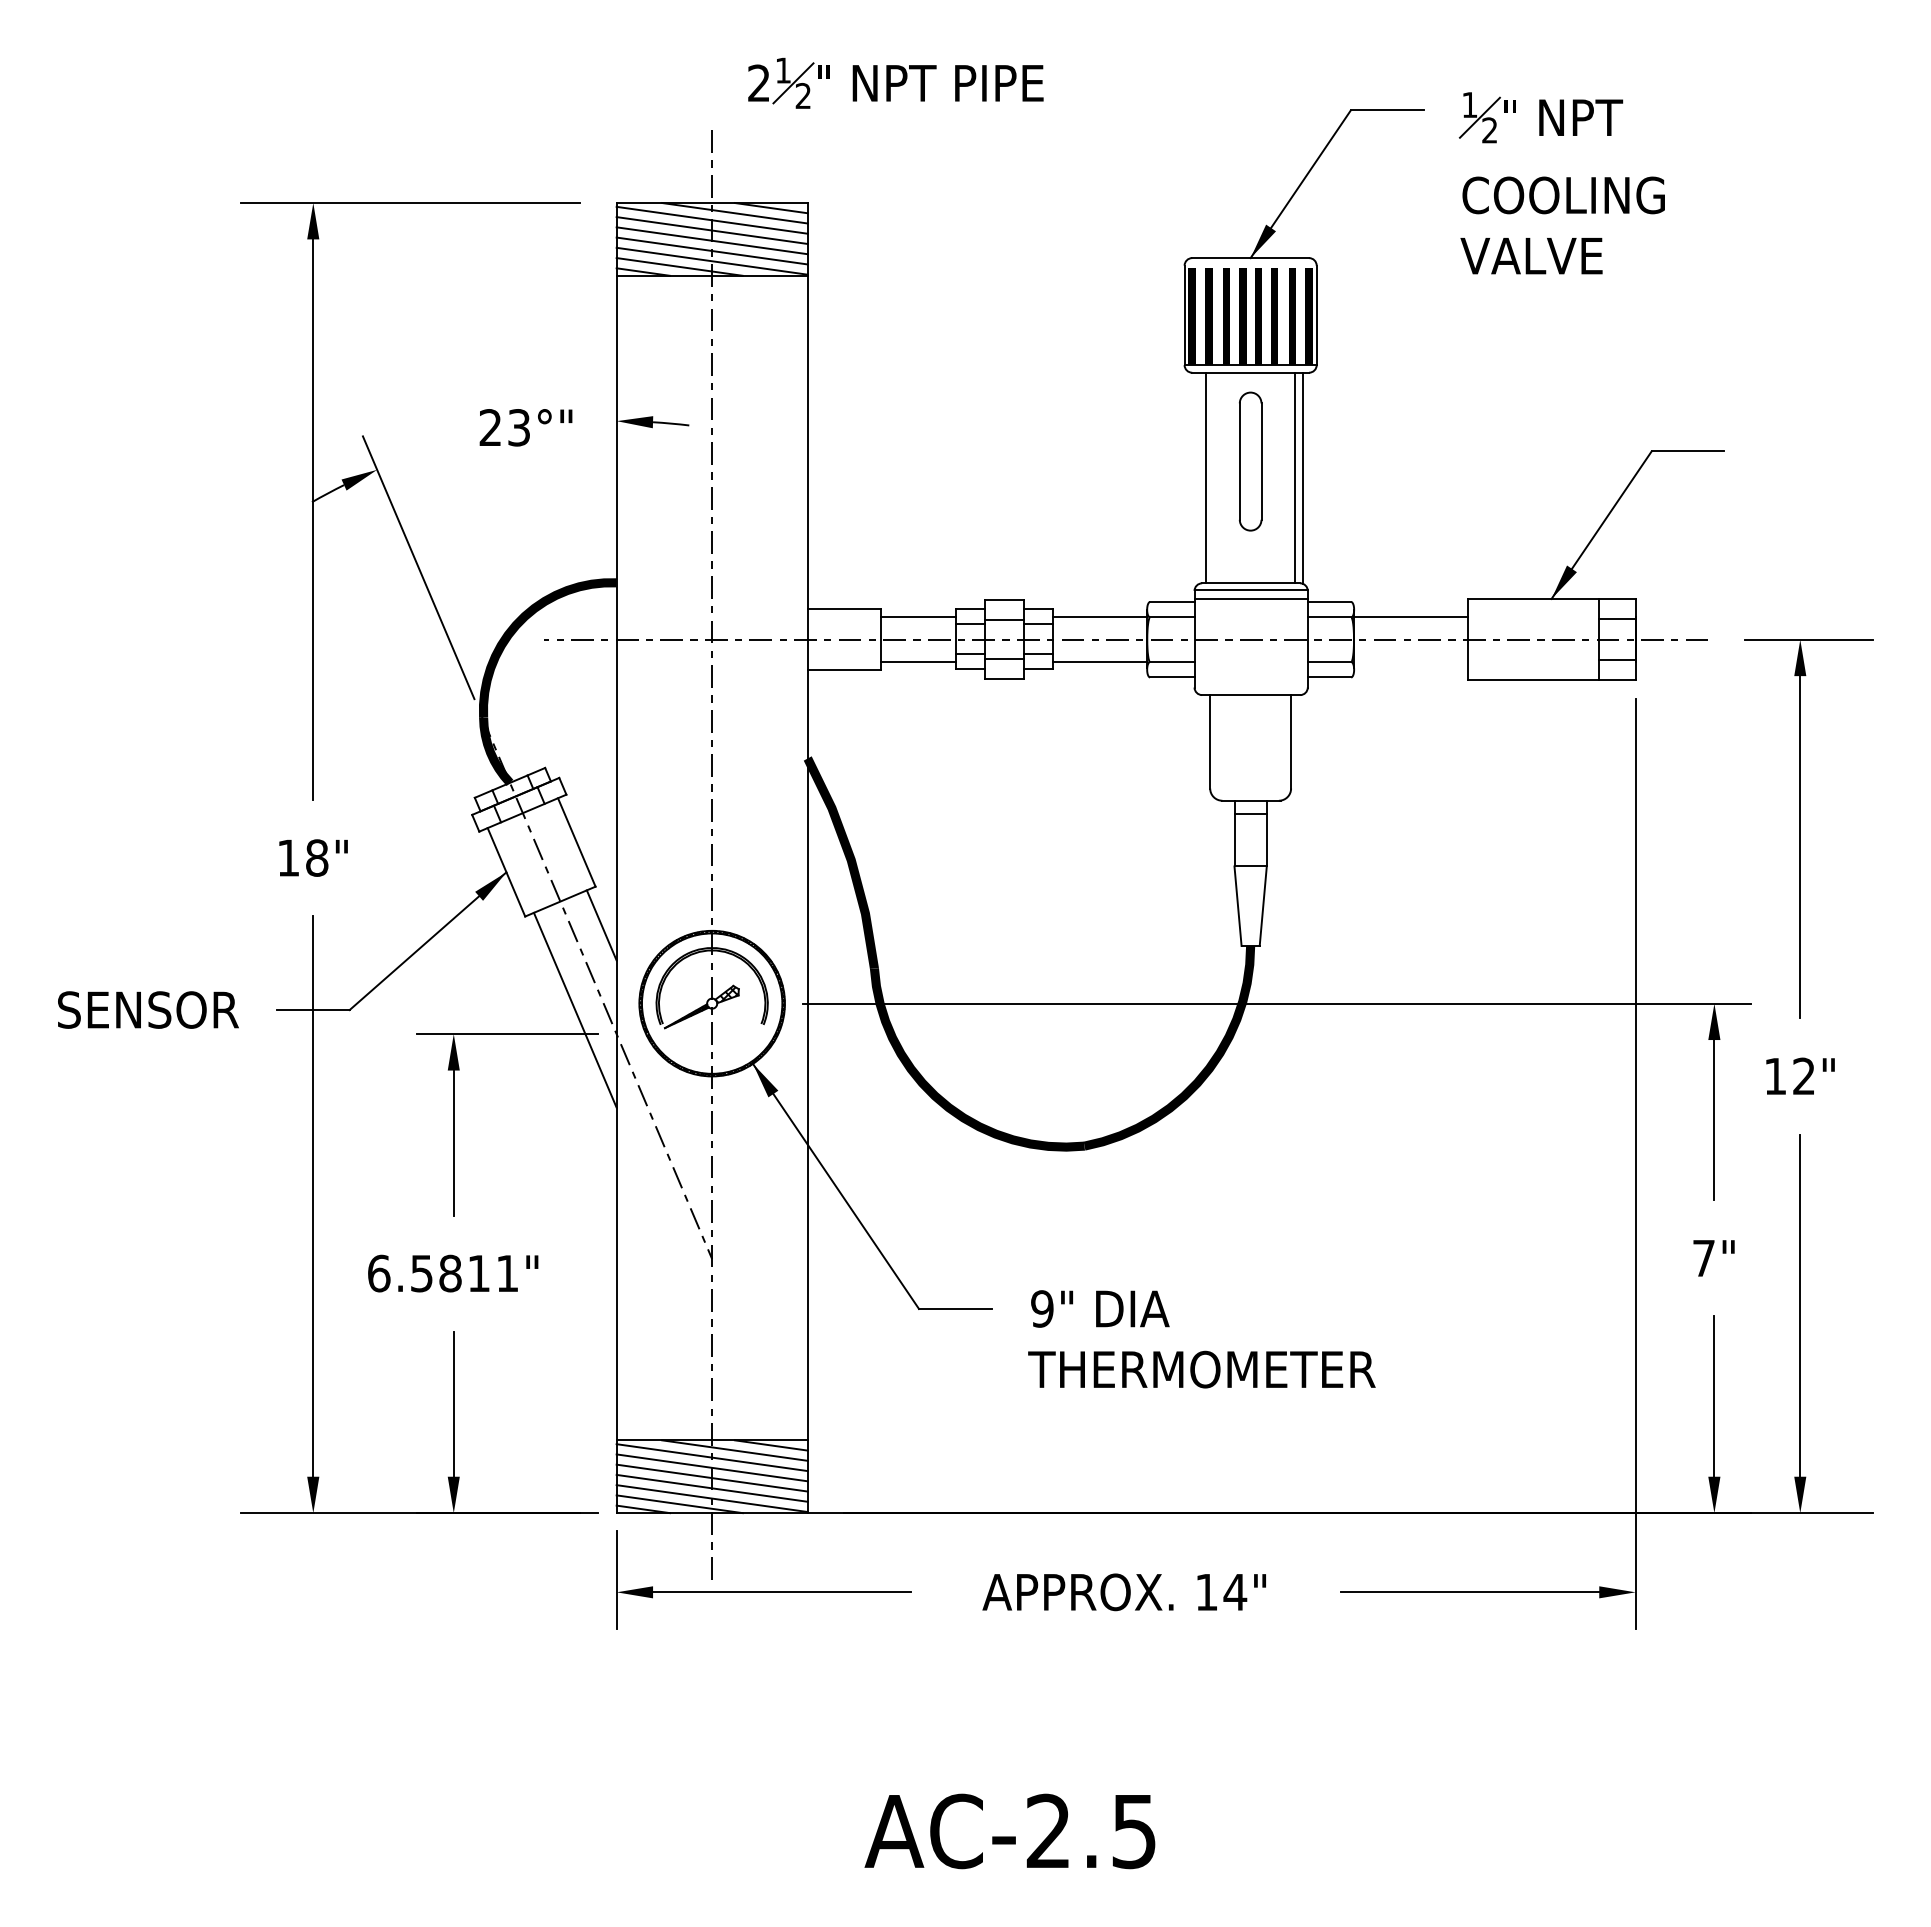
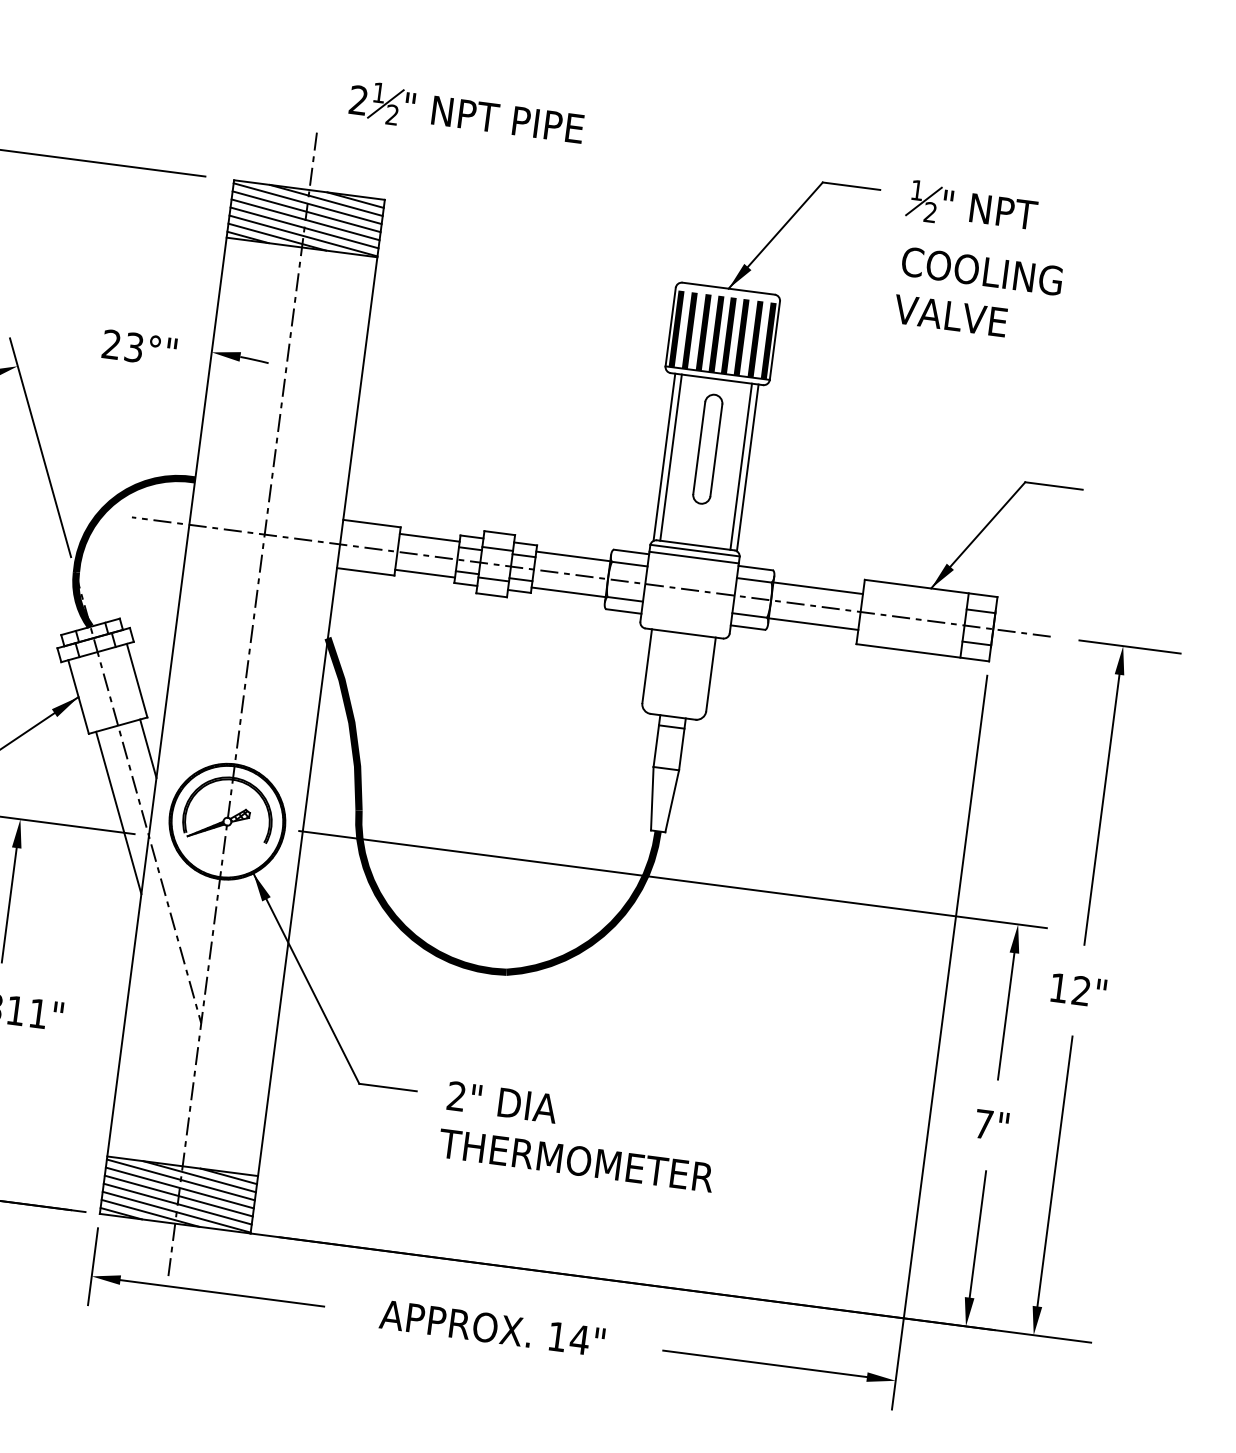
line: (1197, 478) -> (664, 457), added
line: (1410, 662) -> (813, 624), added
text: (1042, 1308) -> (456, 1096), 9" -> 2"

